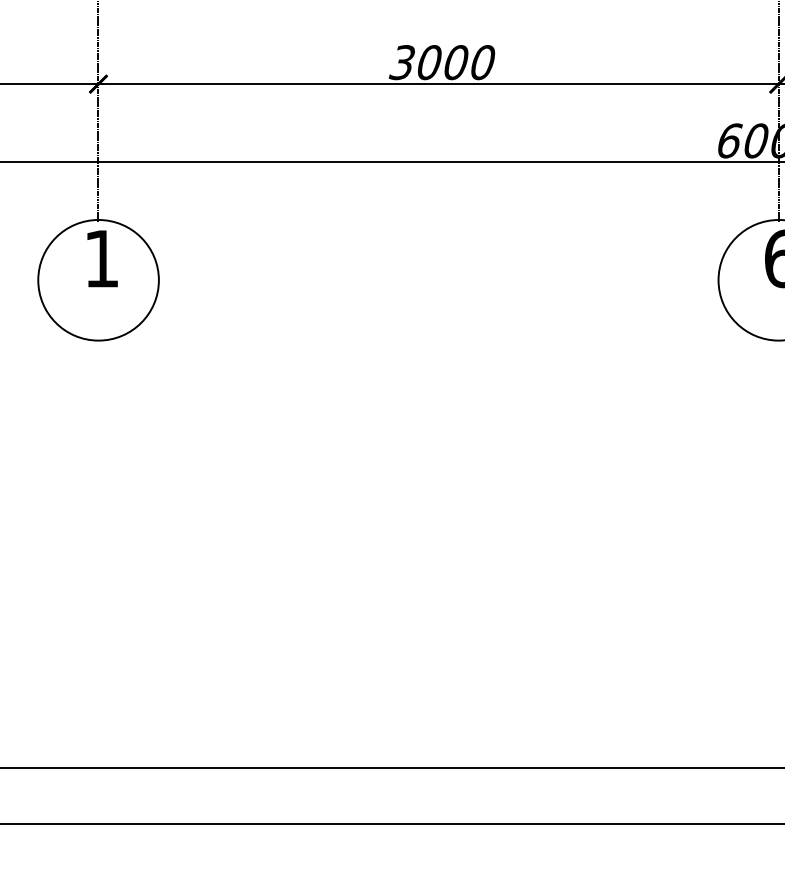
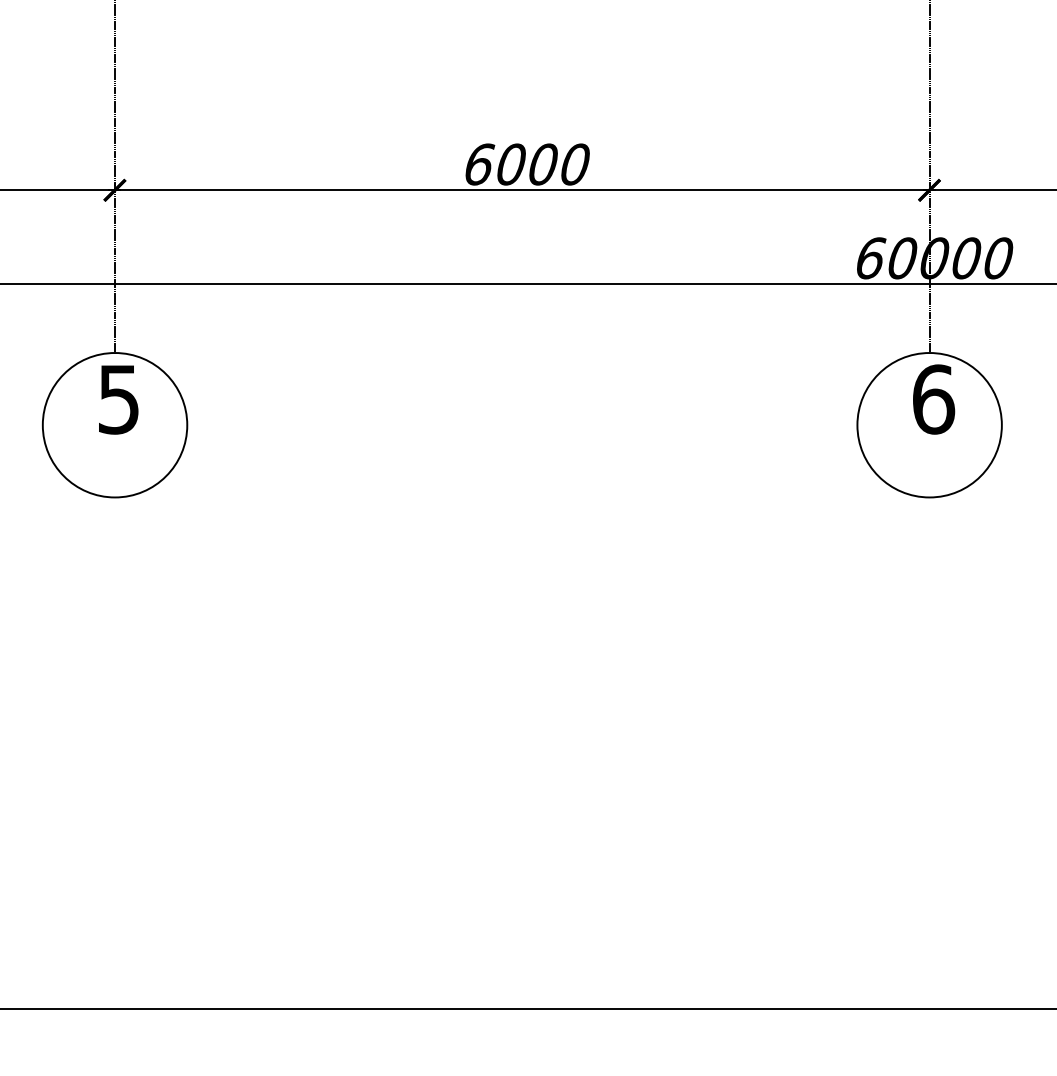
text: (402, 62) -> (478, 164), 3000 -> 6000
text: (101, 258) -> (118, 399), 1 -> 5

